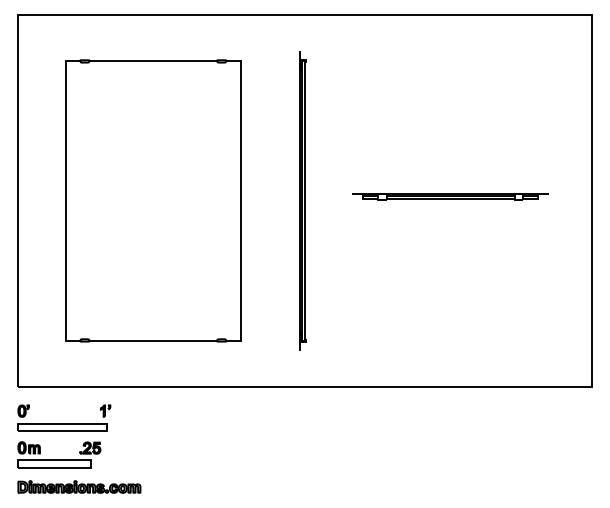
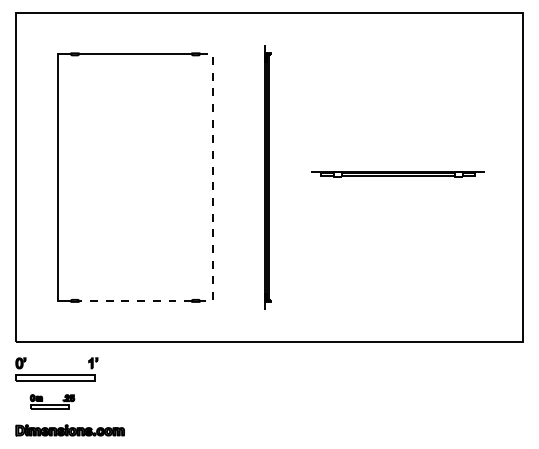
line: (240, 201) -> (212, 178), solid -> dashed
line: (153, 341) -> (135, 301), solid -> dashed
part: (59, 454) -> (52, 401), size x0.6

